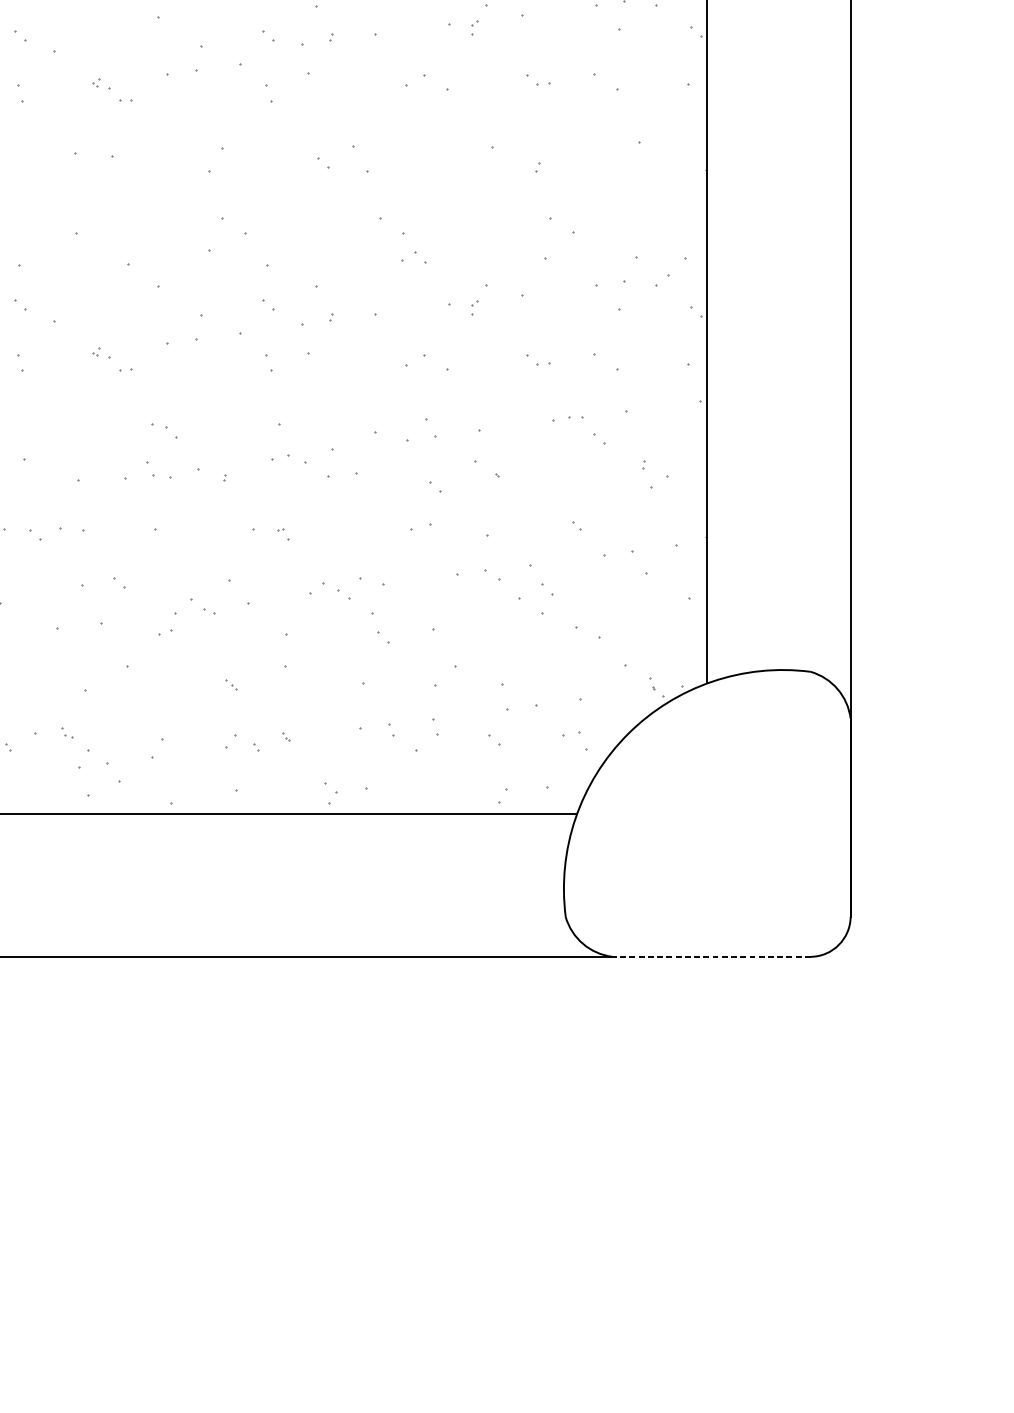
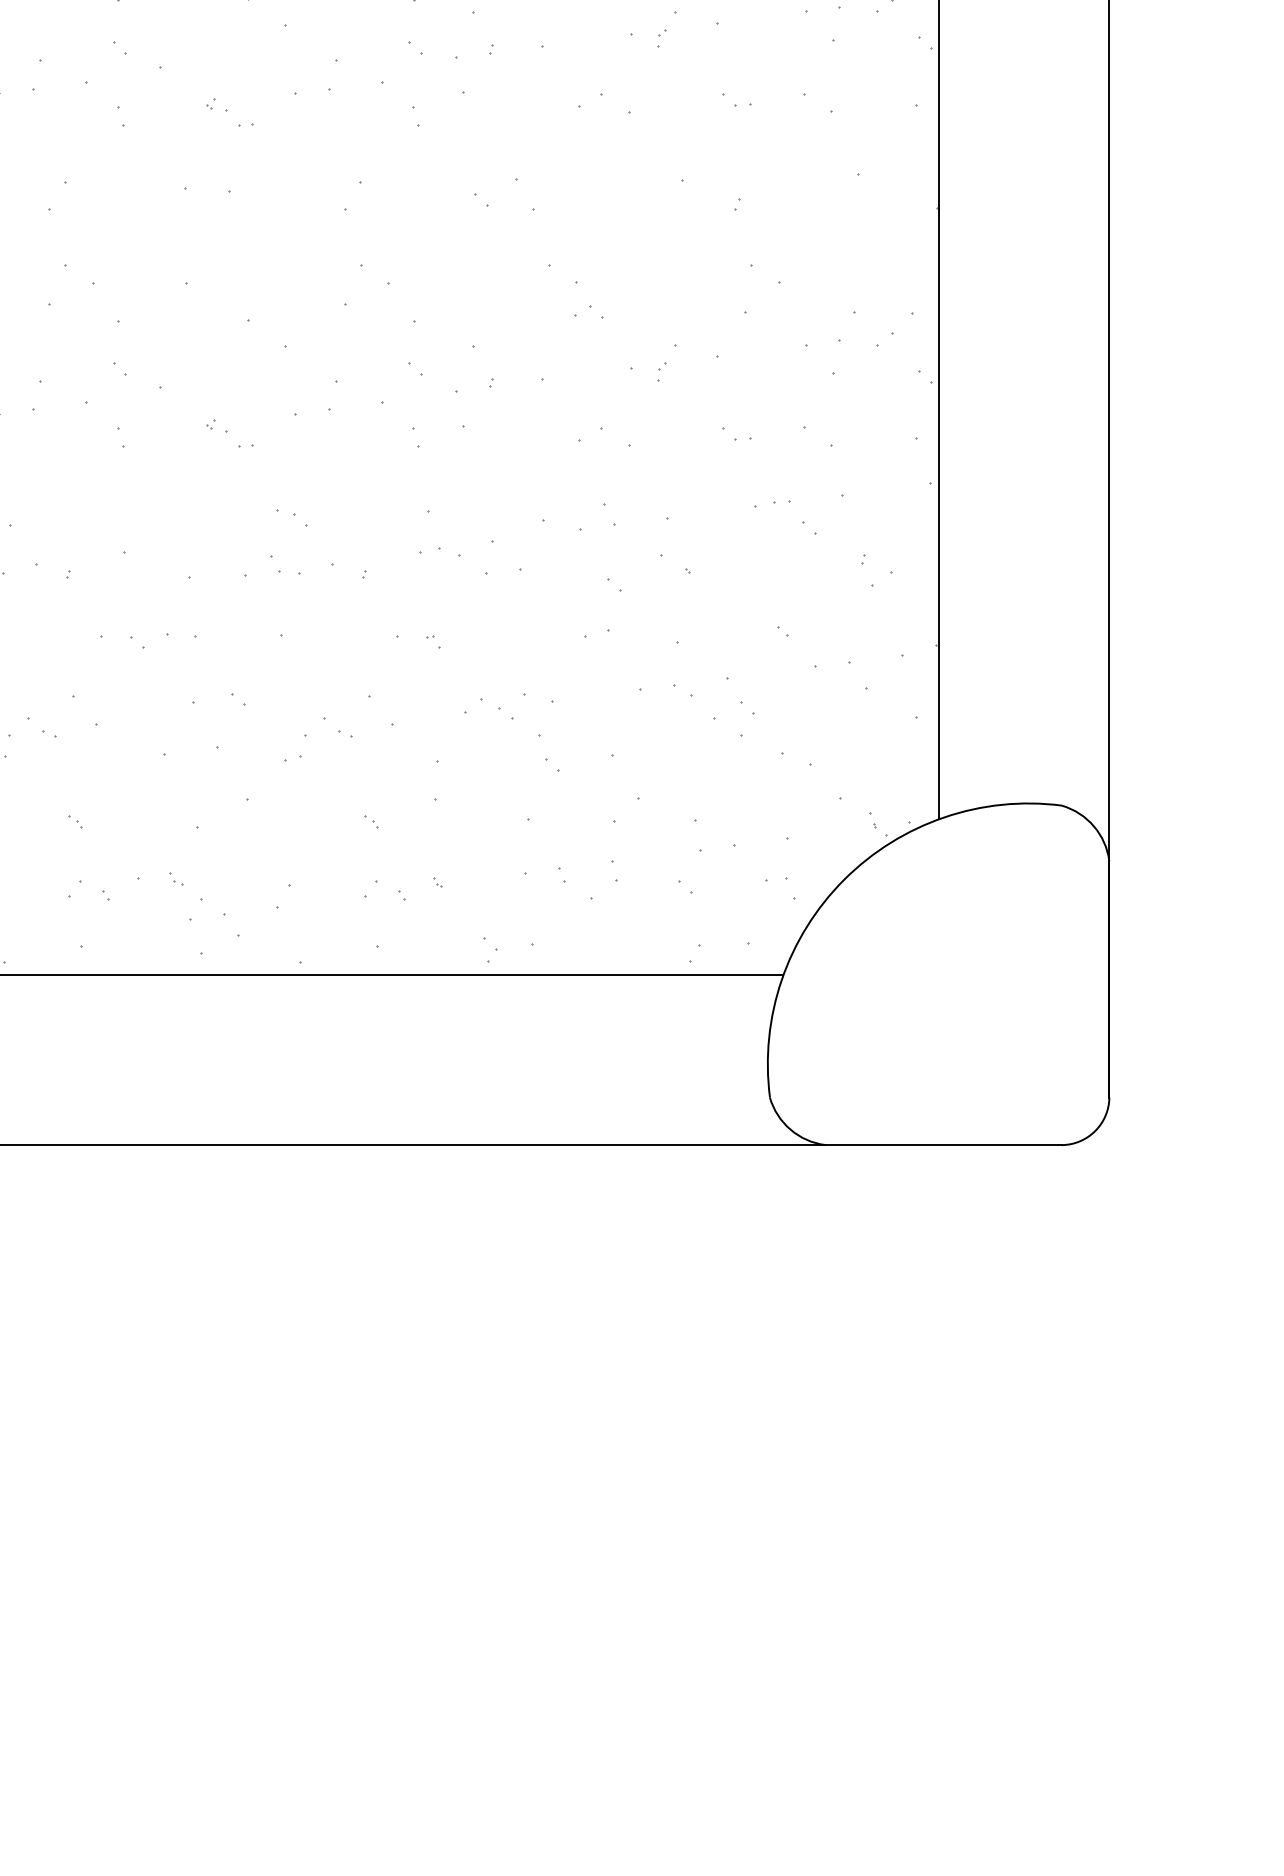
line: (711, 957) -> (943, 1145), dashed -> solid

